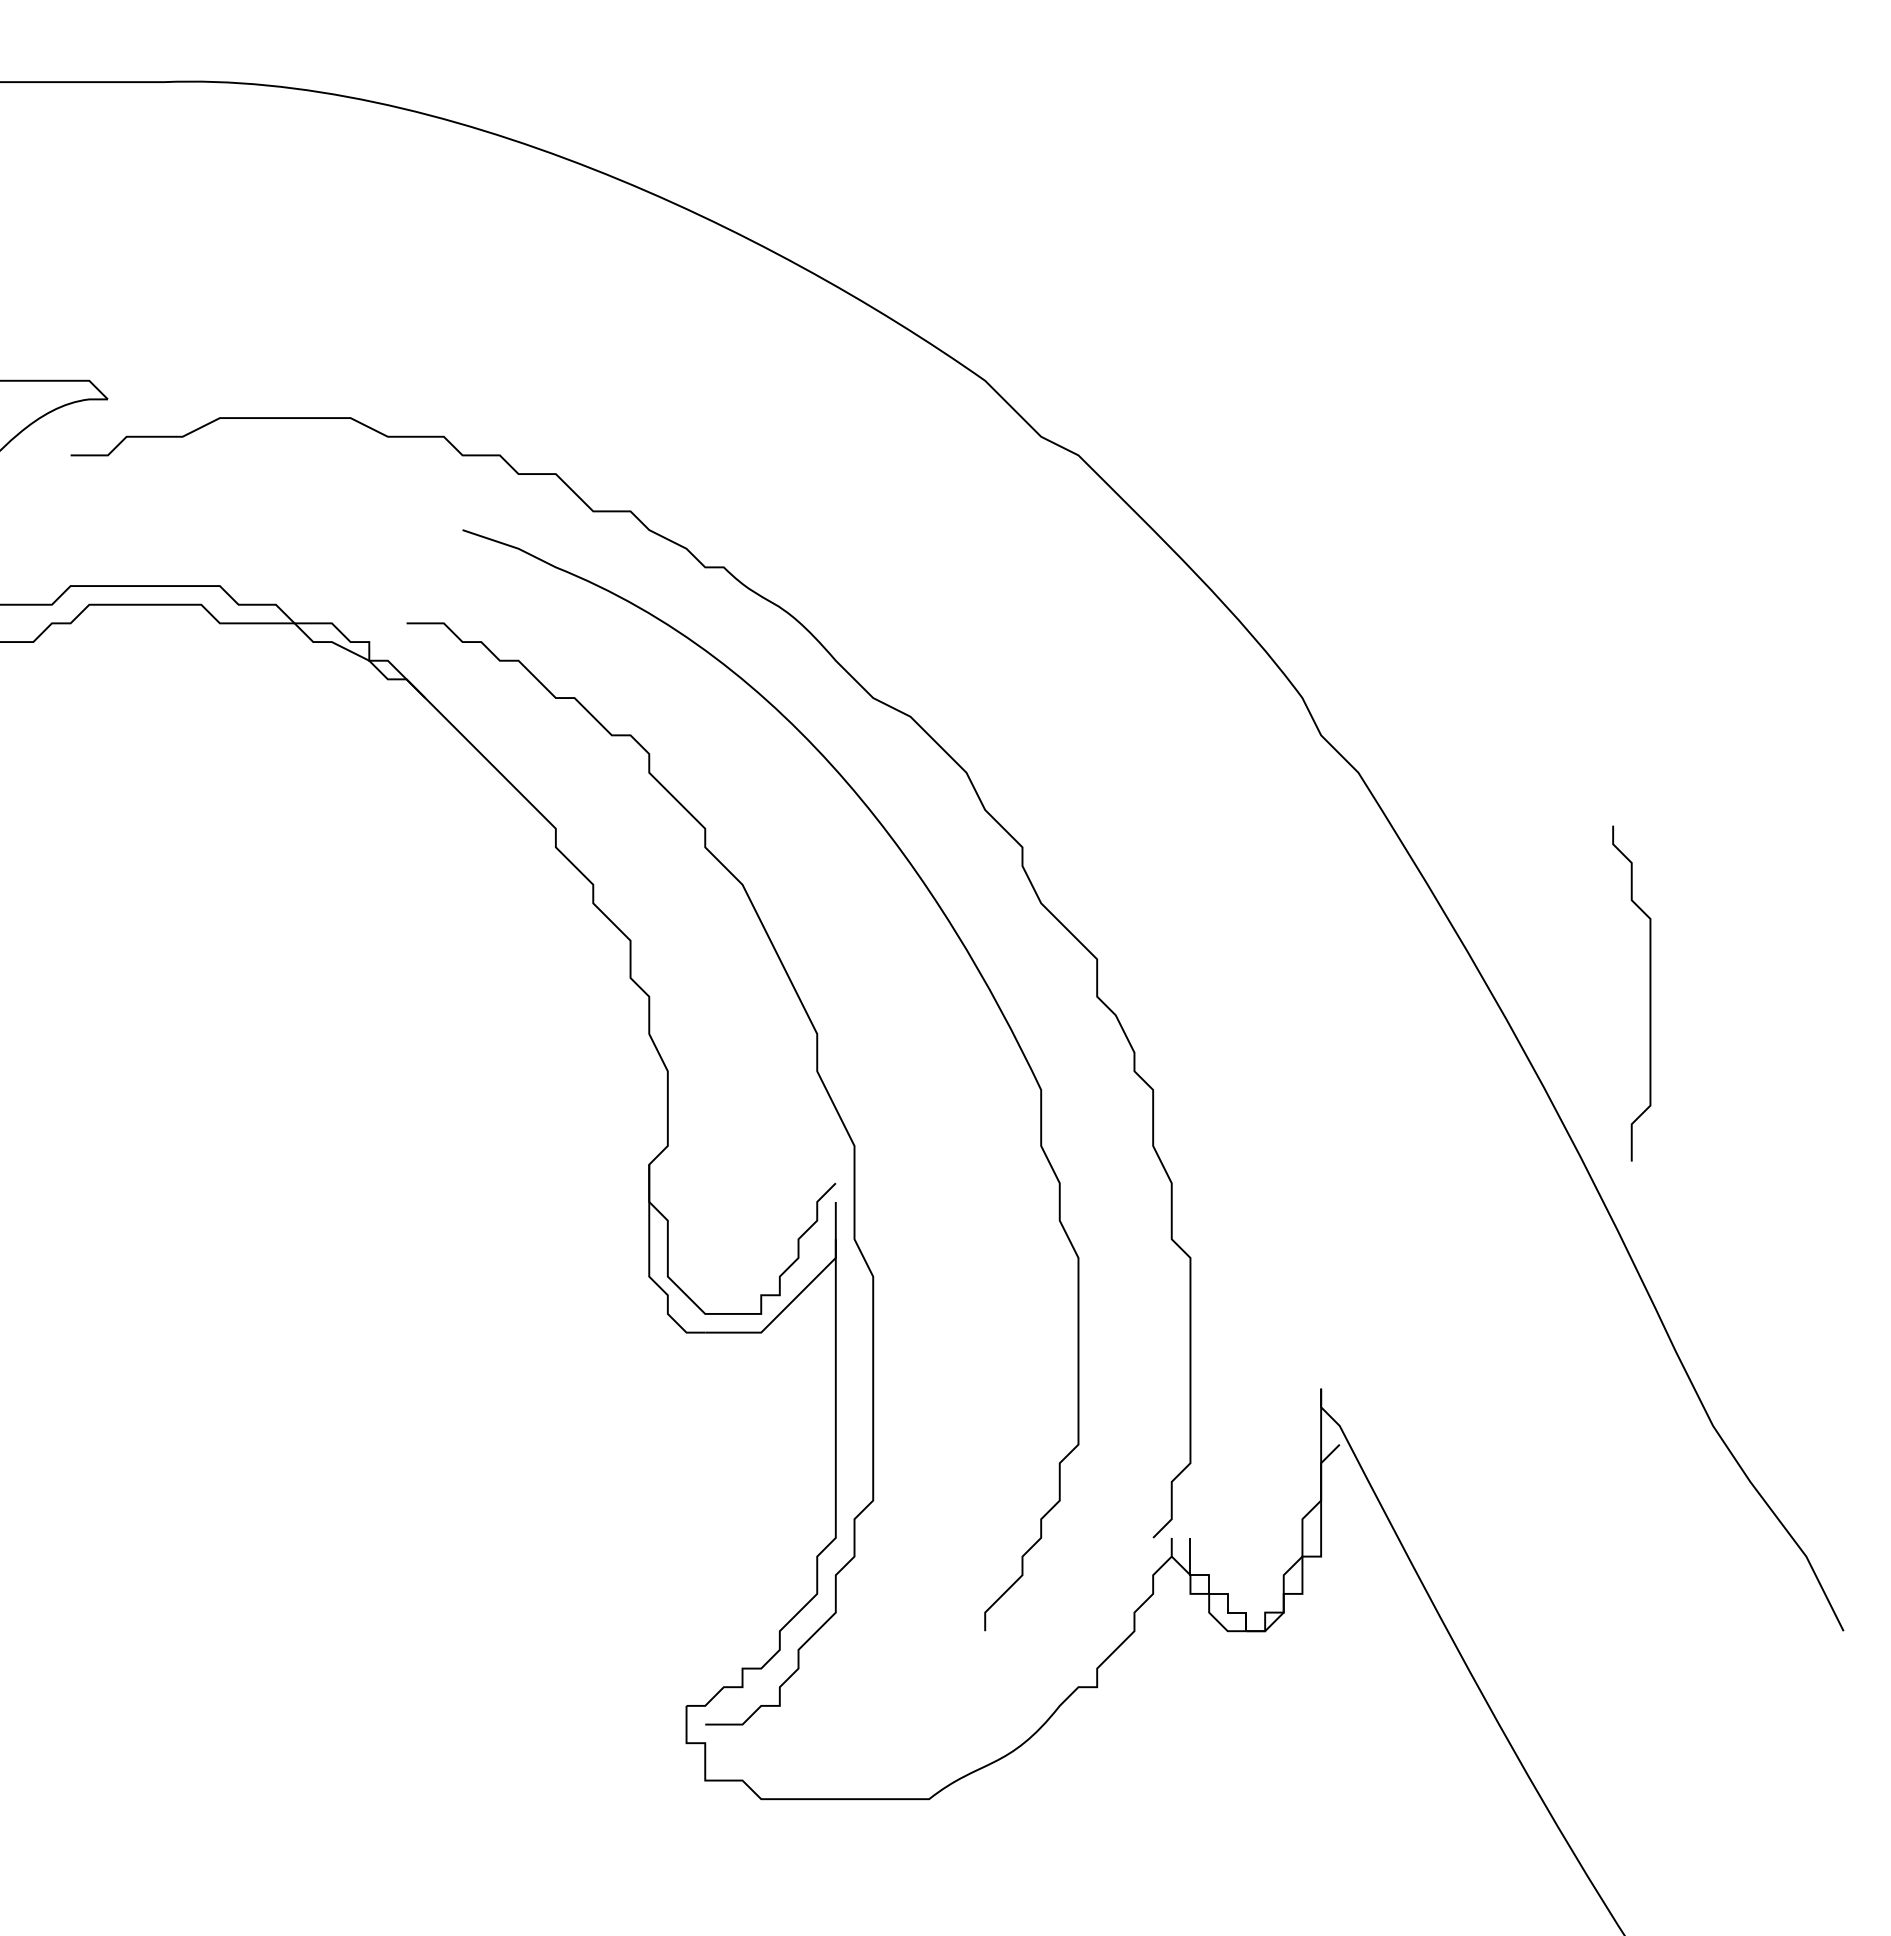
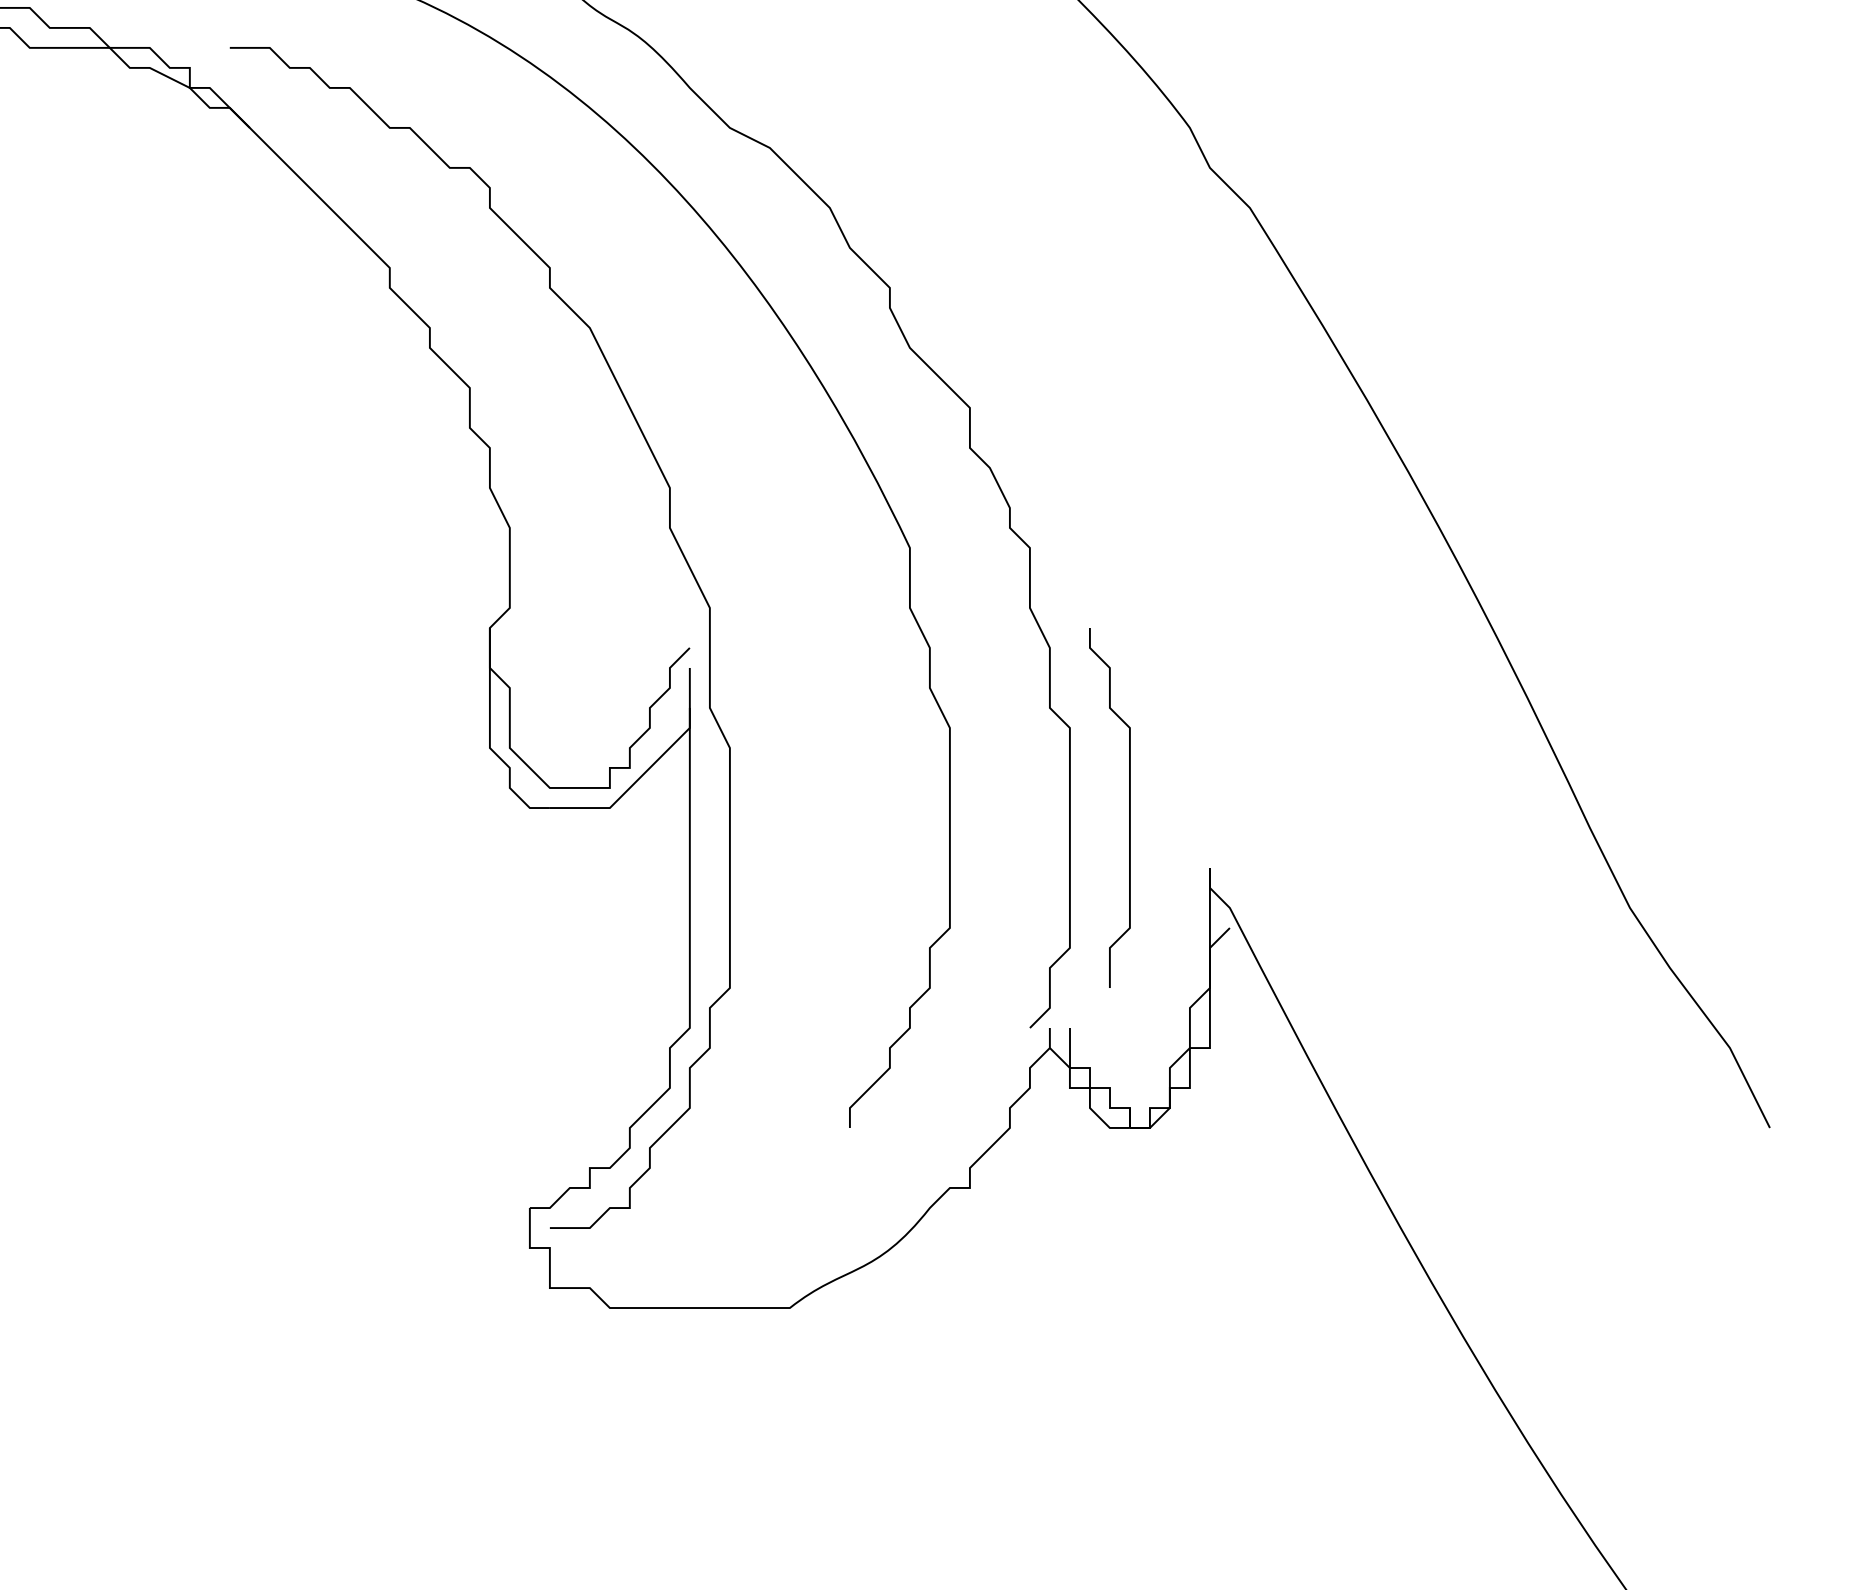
curve: (1649, 993) -> (1128, 807), moved

